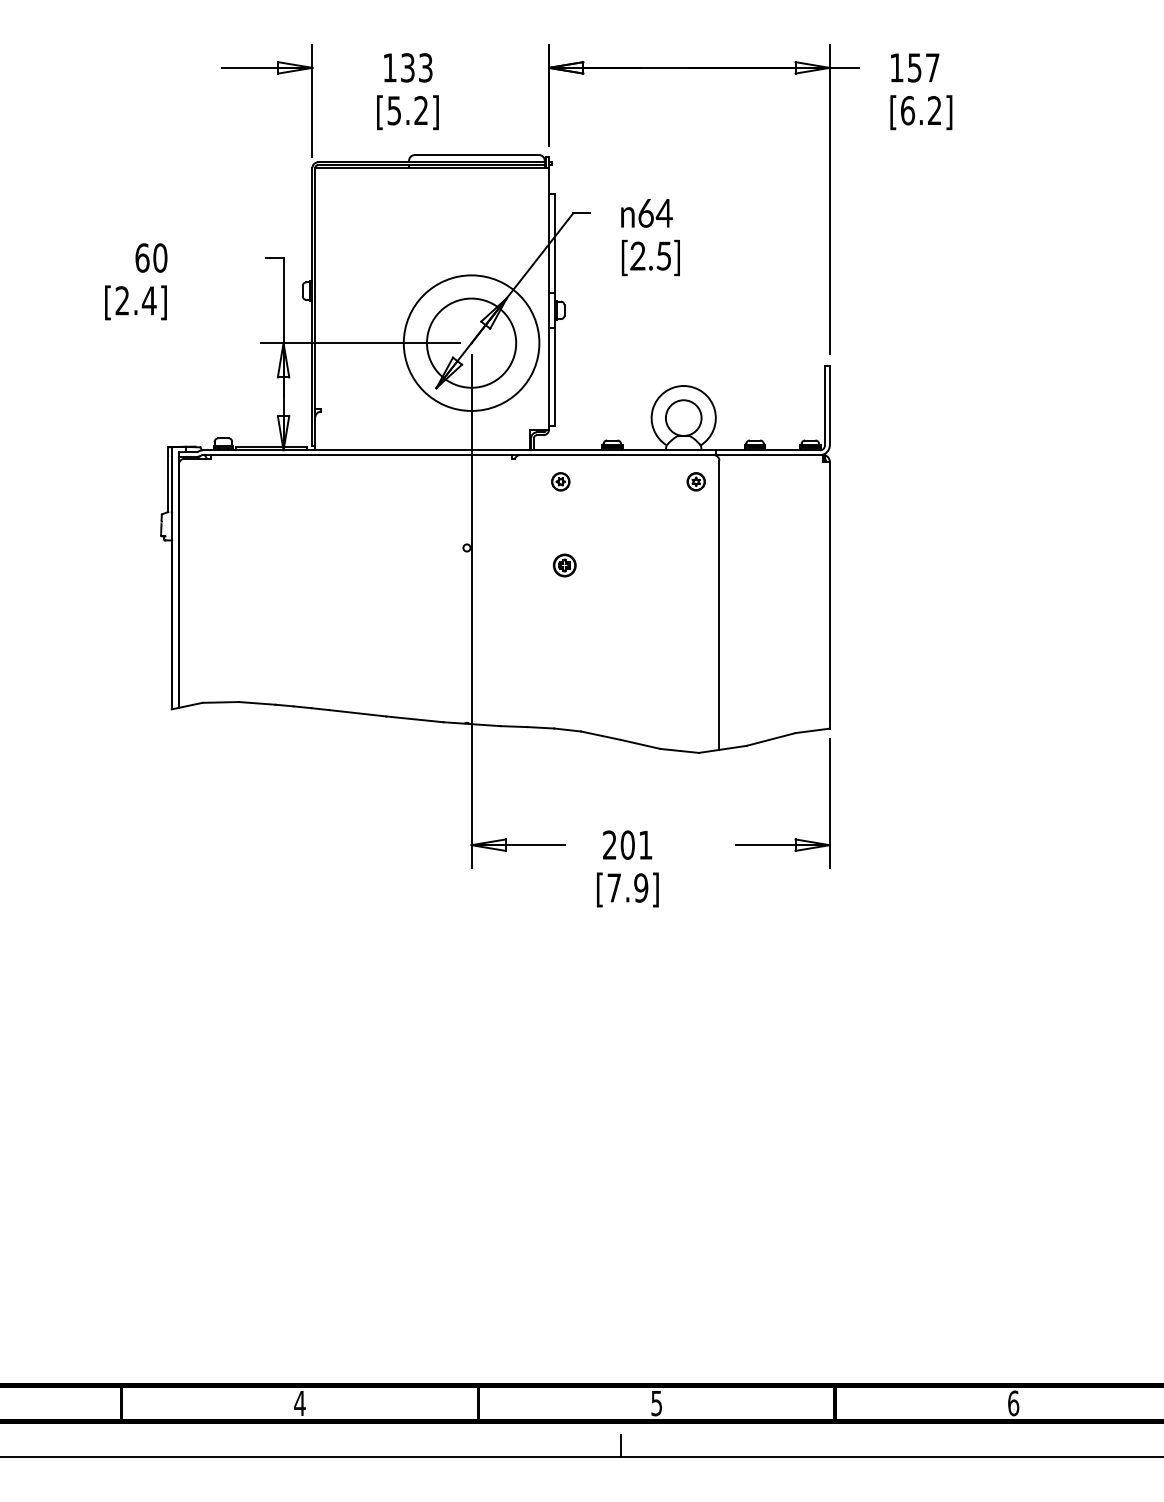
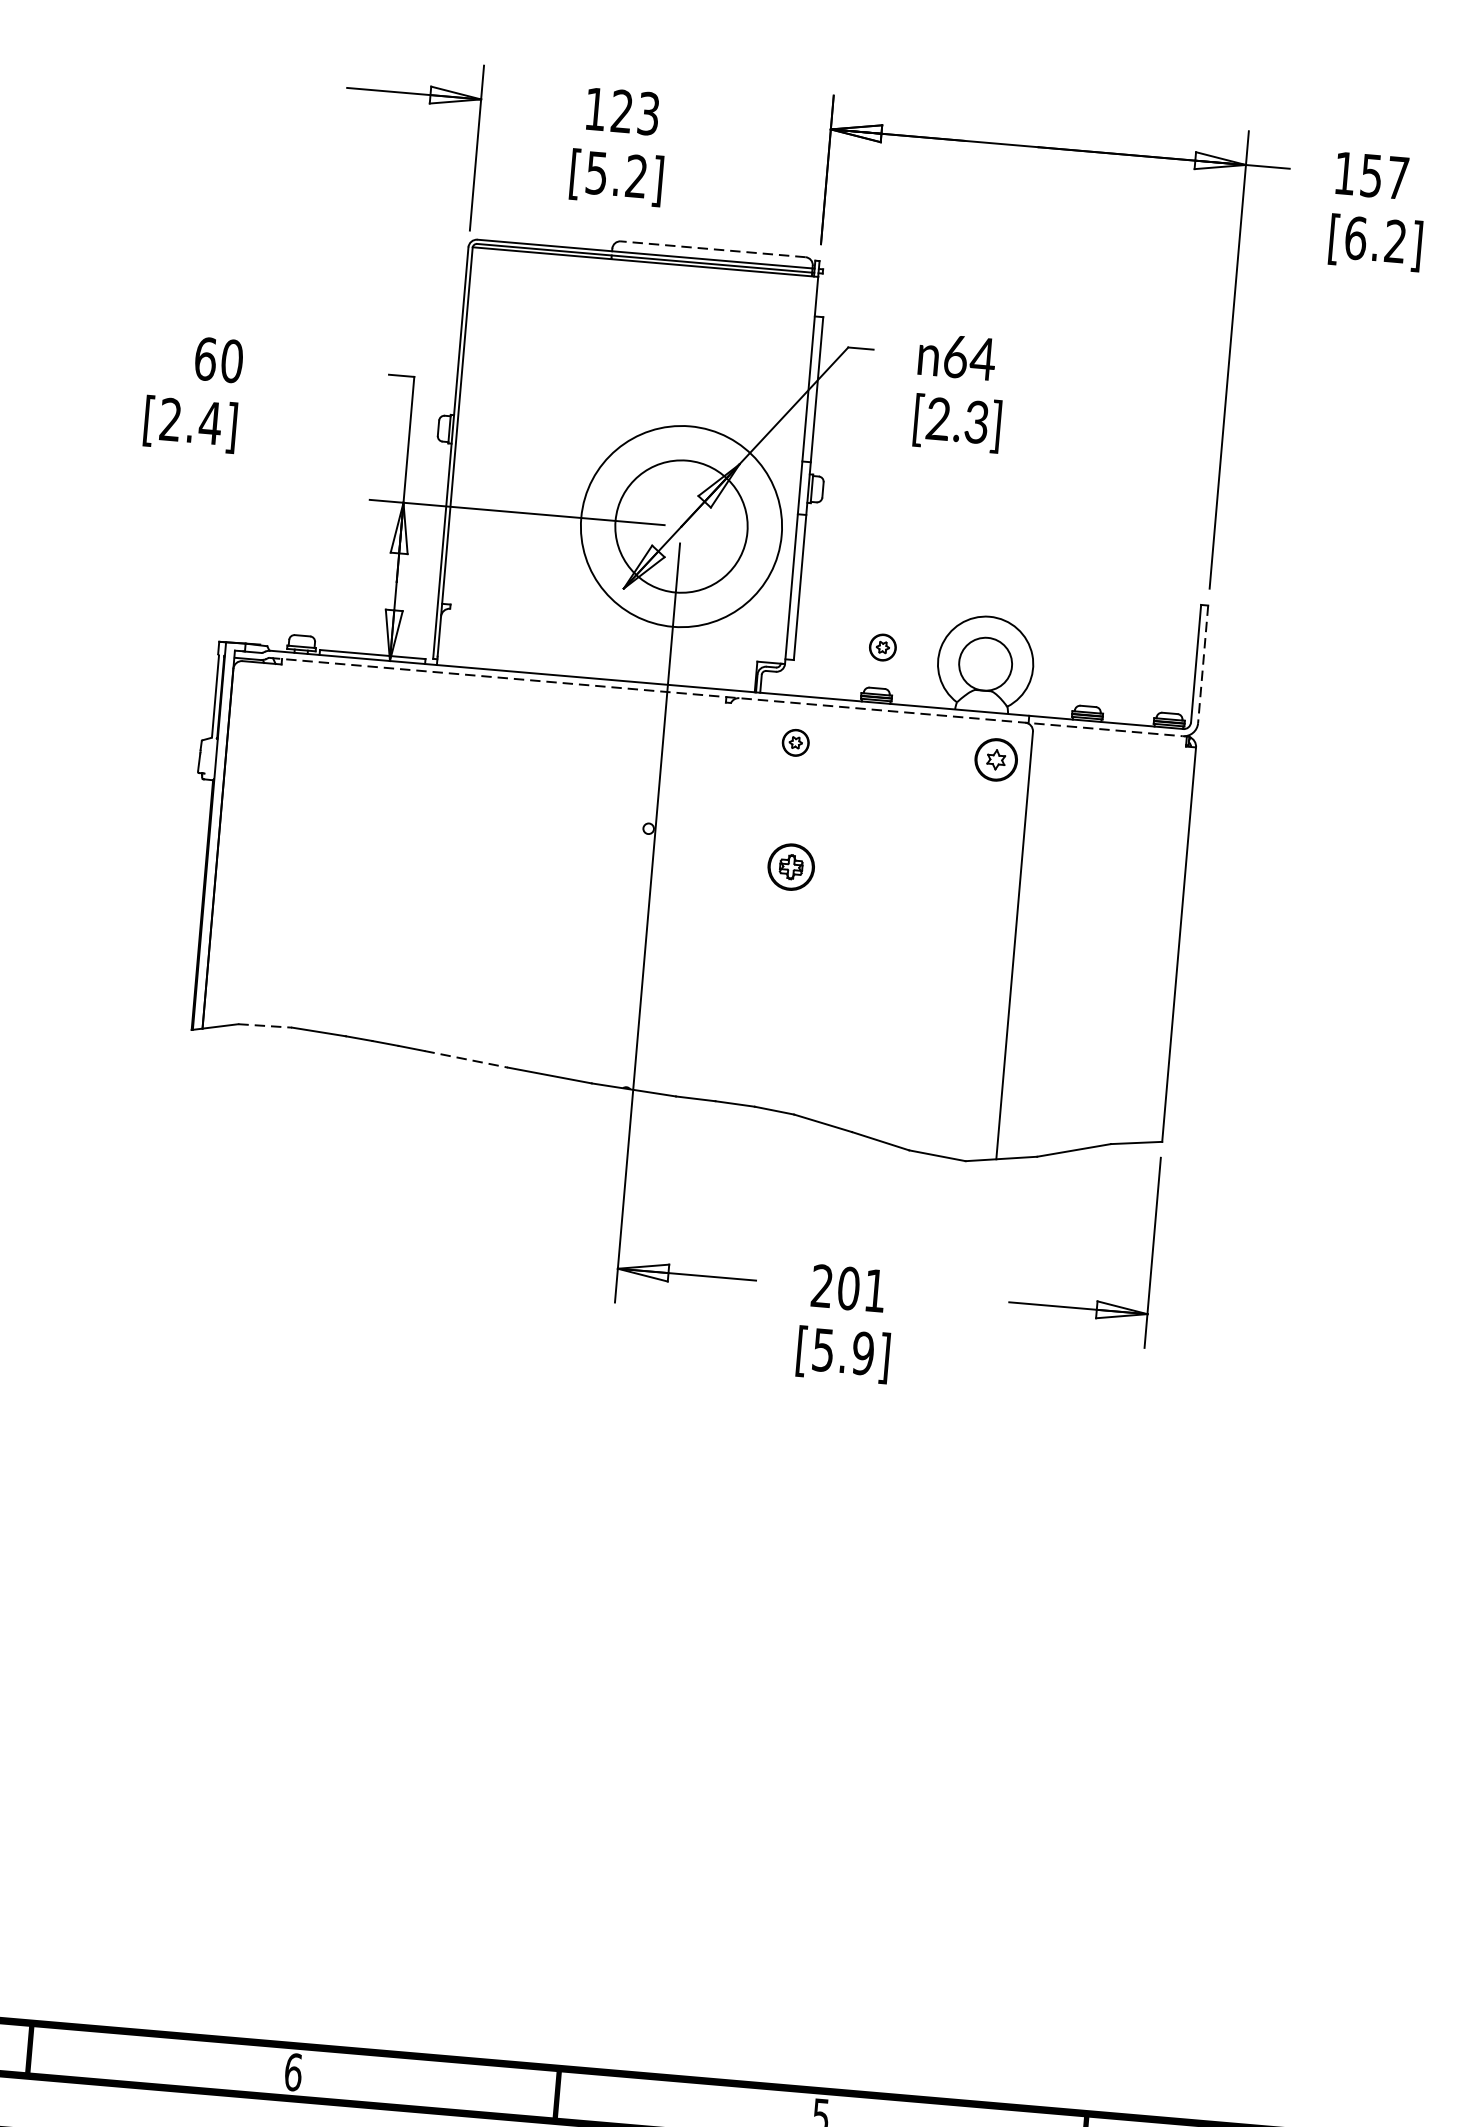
text: (407, 67) -> (621, 110), 133 -> 123
line: (476, 155) -> (712, 249), solid -> dashed
text: (663, 255) -> (976, 421), [2.5] -> [2.3]
line: (829, 405) -> (1202, 664), solid -> dashed
part: (613, 412) -> (882, 647), added
line: (511, 455) -> (726, 697), solid -> dashed
part: (695, 481) -> (994, 759), size x1.6
part: (564, 565) -> (790, 867), size x1.4
line: (221, 702) -> (266, 1026), solid -> dashed
line: (357, 713) -> (465, 1059), solid -> dashed
text: (613, 887) -> (822, 1349), [7.9] -> [5.9]
text: (299, 1403) -> (292, 2072), 4 -> 6

